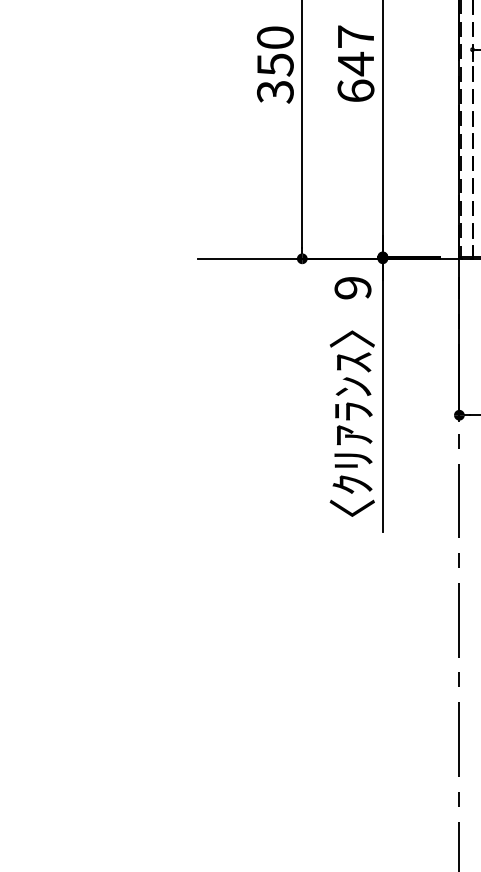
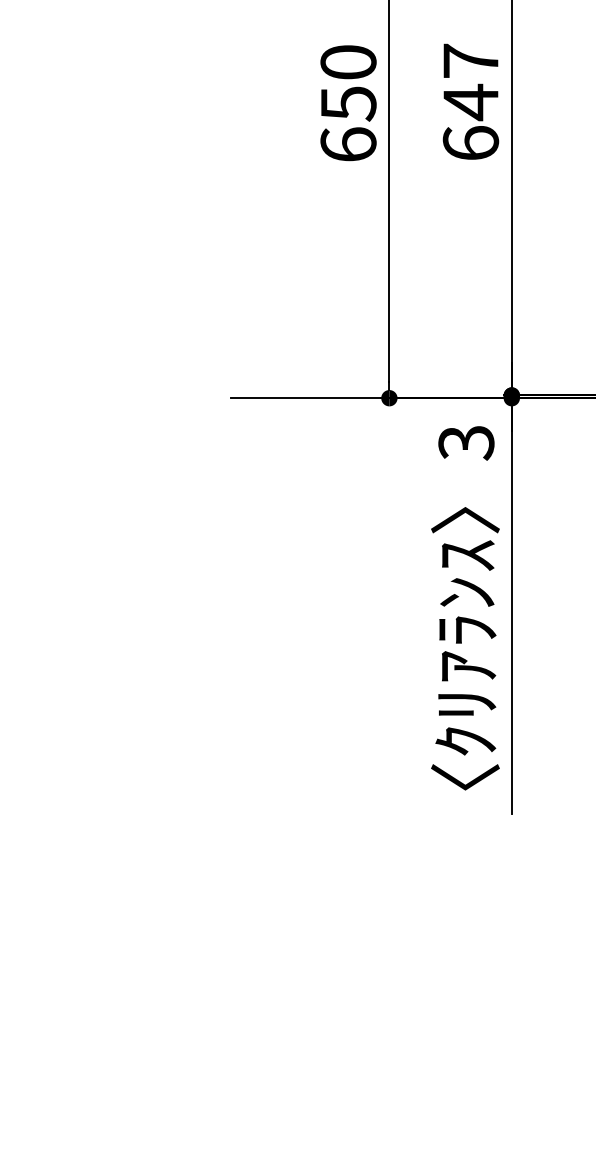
text: (274, 91) -> (347, 144), 350 -> 650
text: (352, 288) -> (465, 443), 9 -> 3

